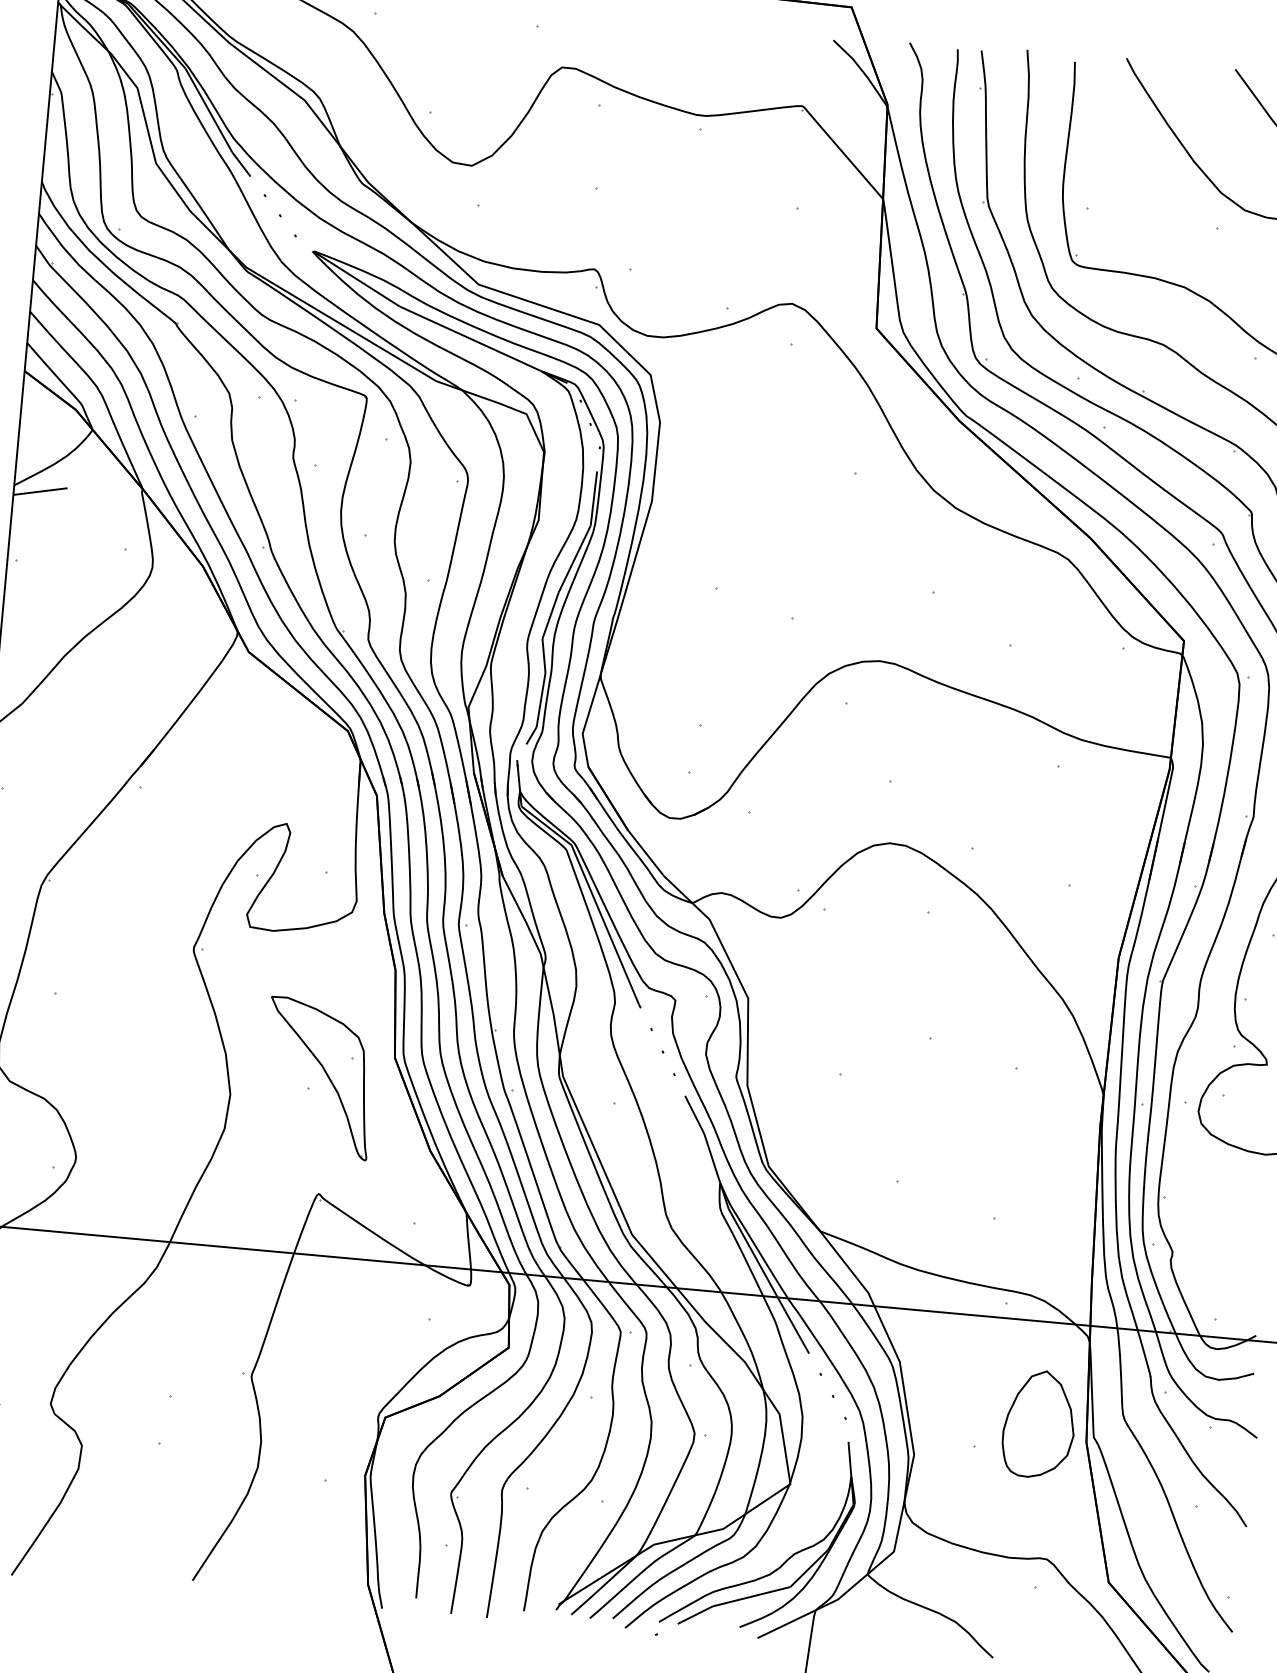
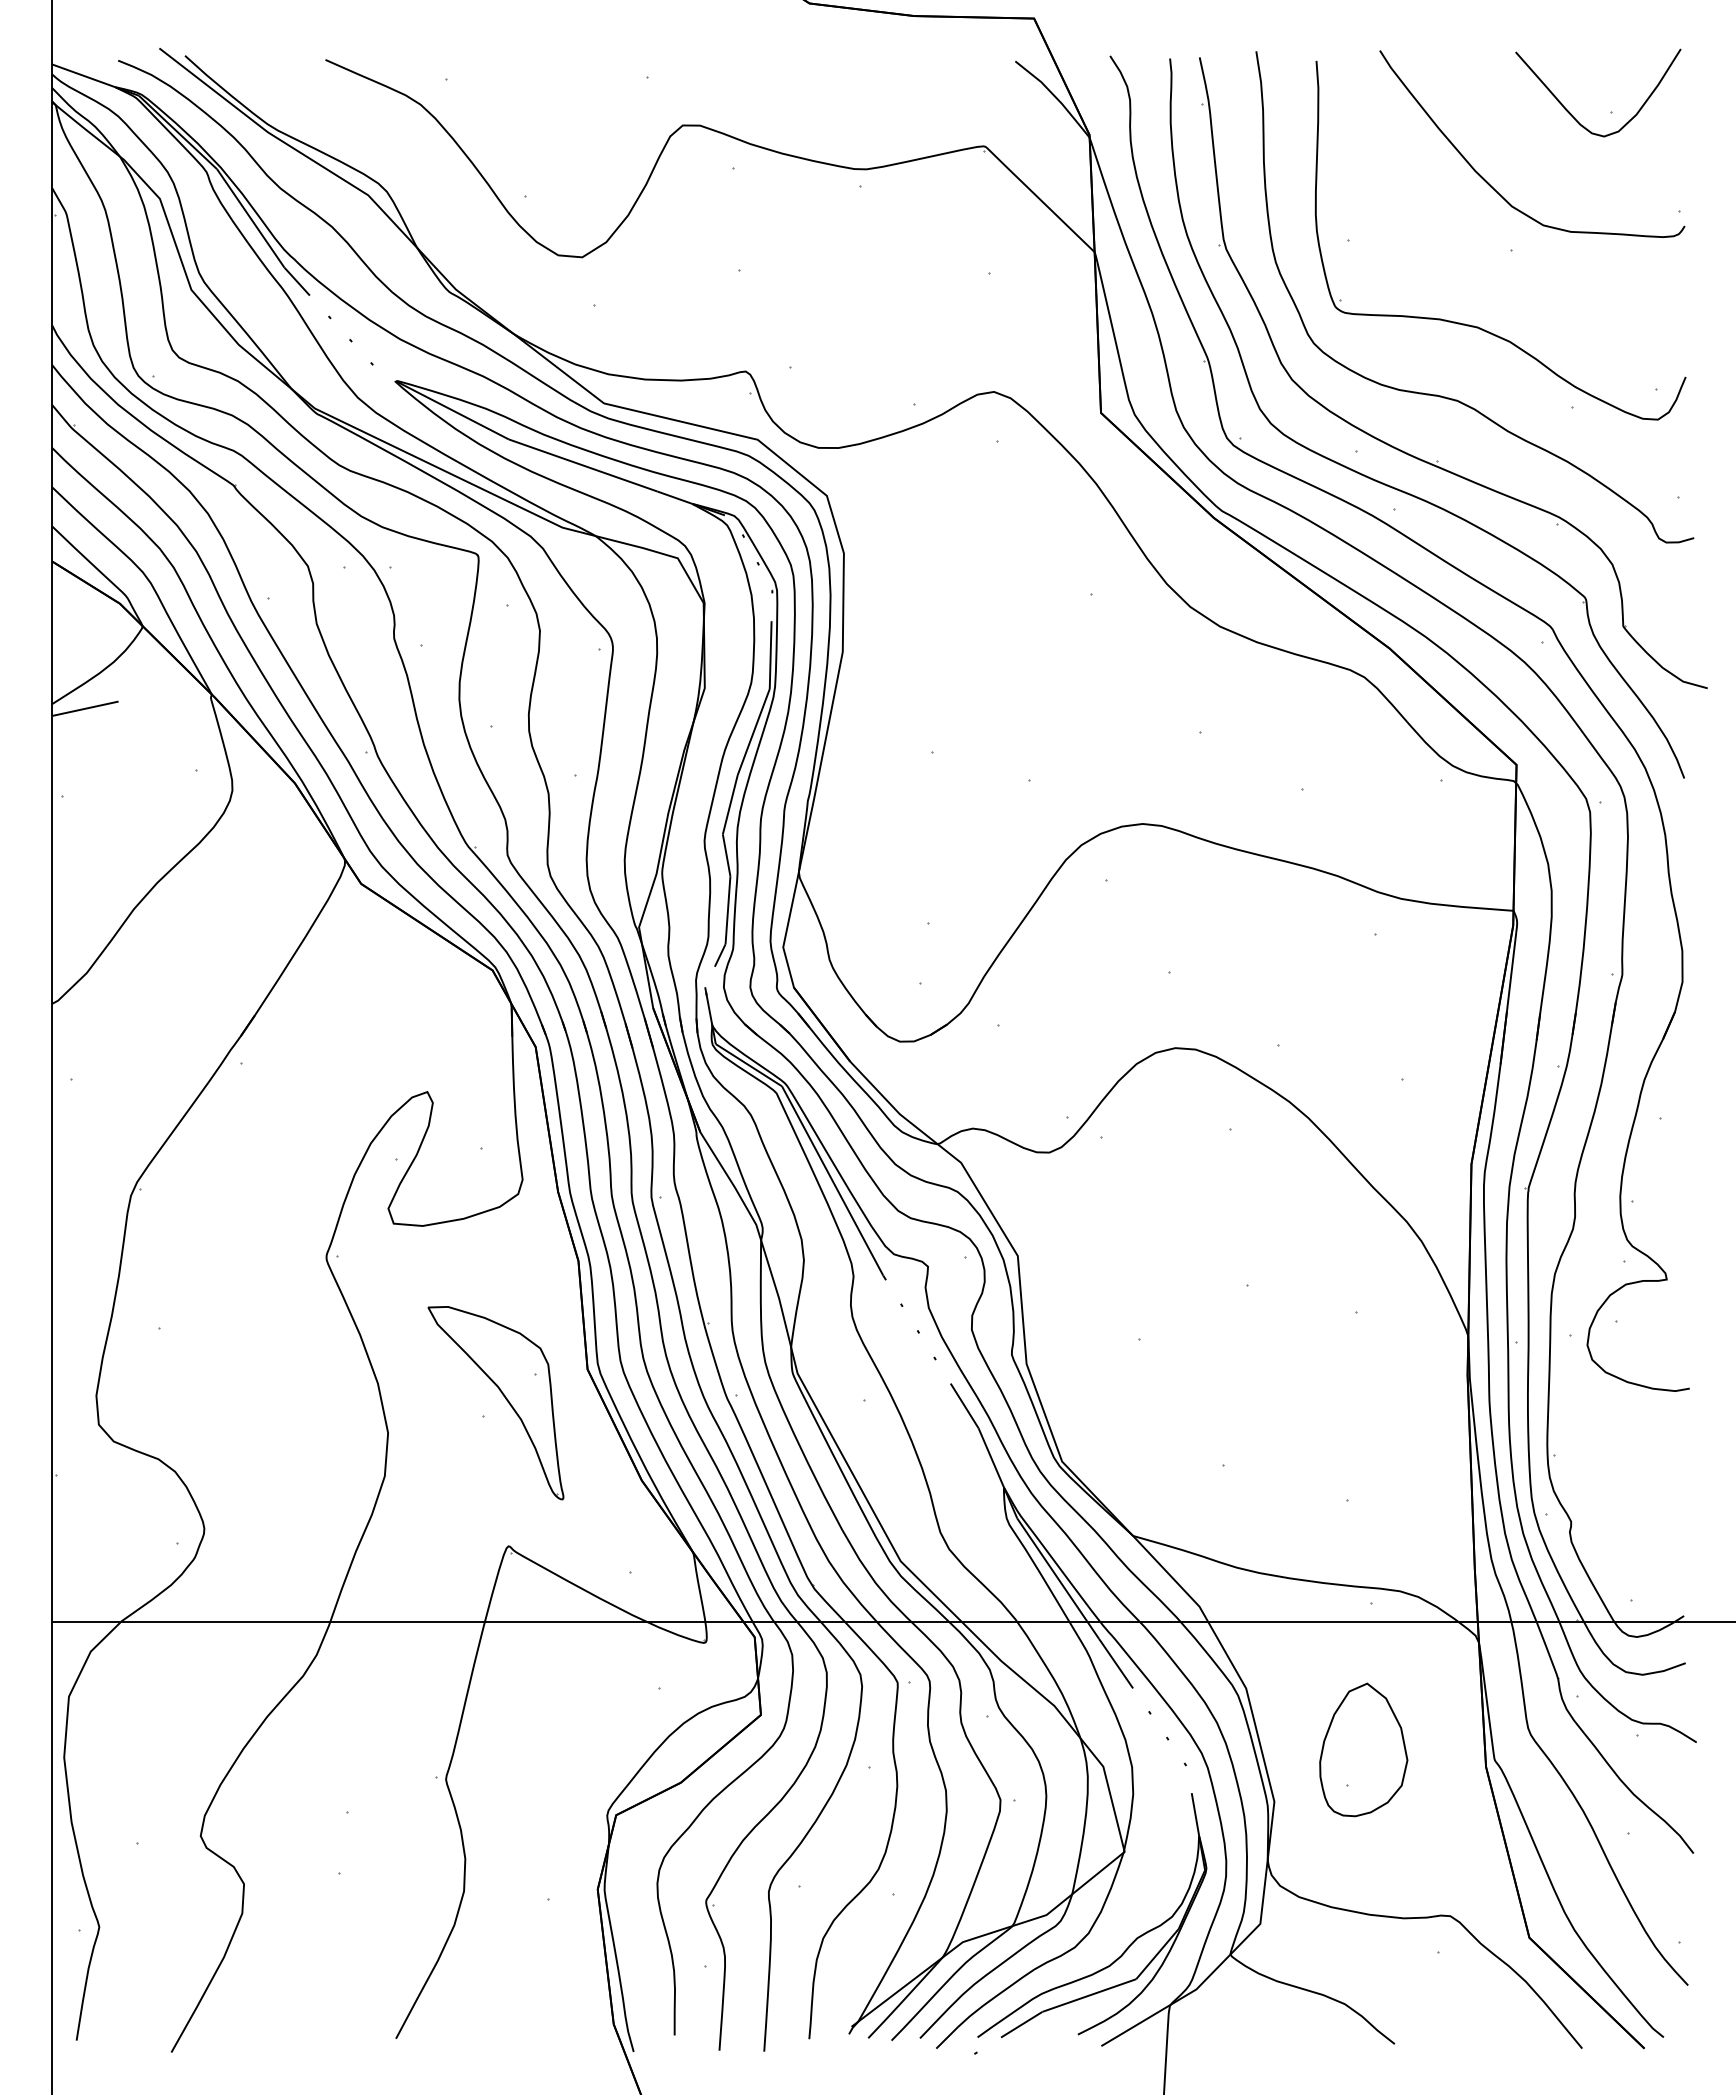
part: (1039, 1423) -> (1363, 1749), moved

